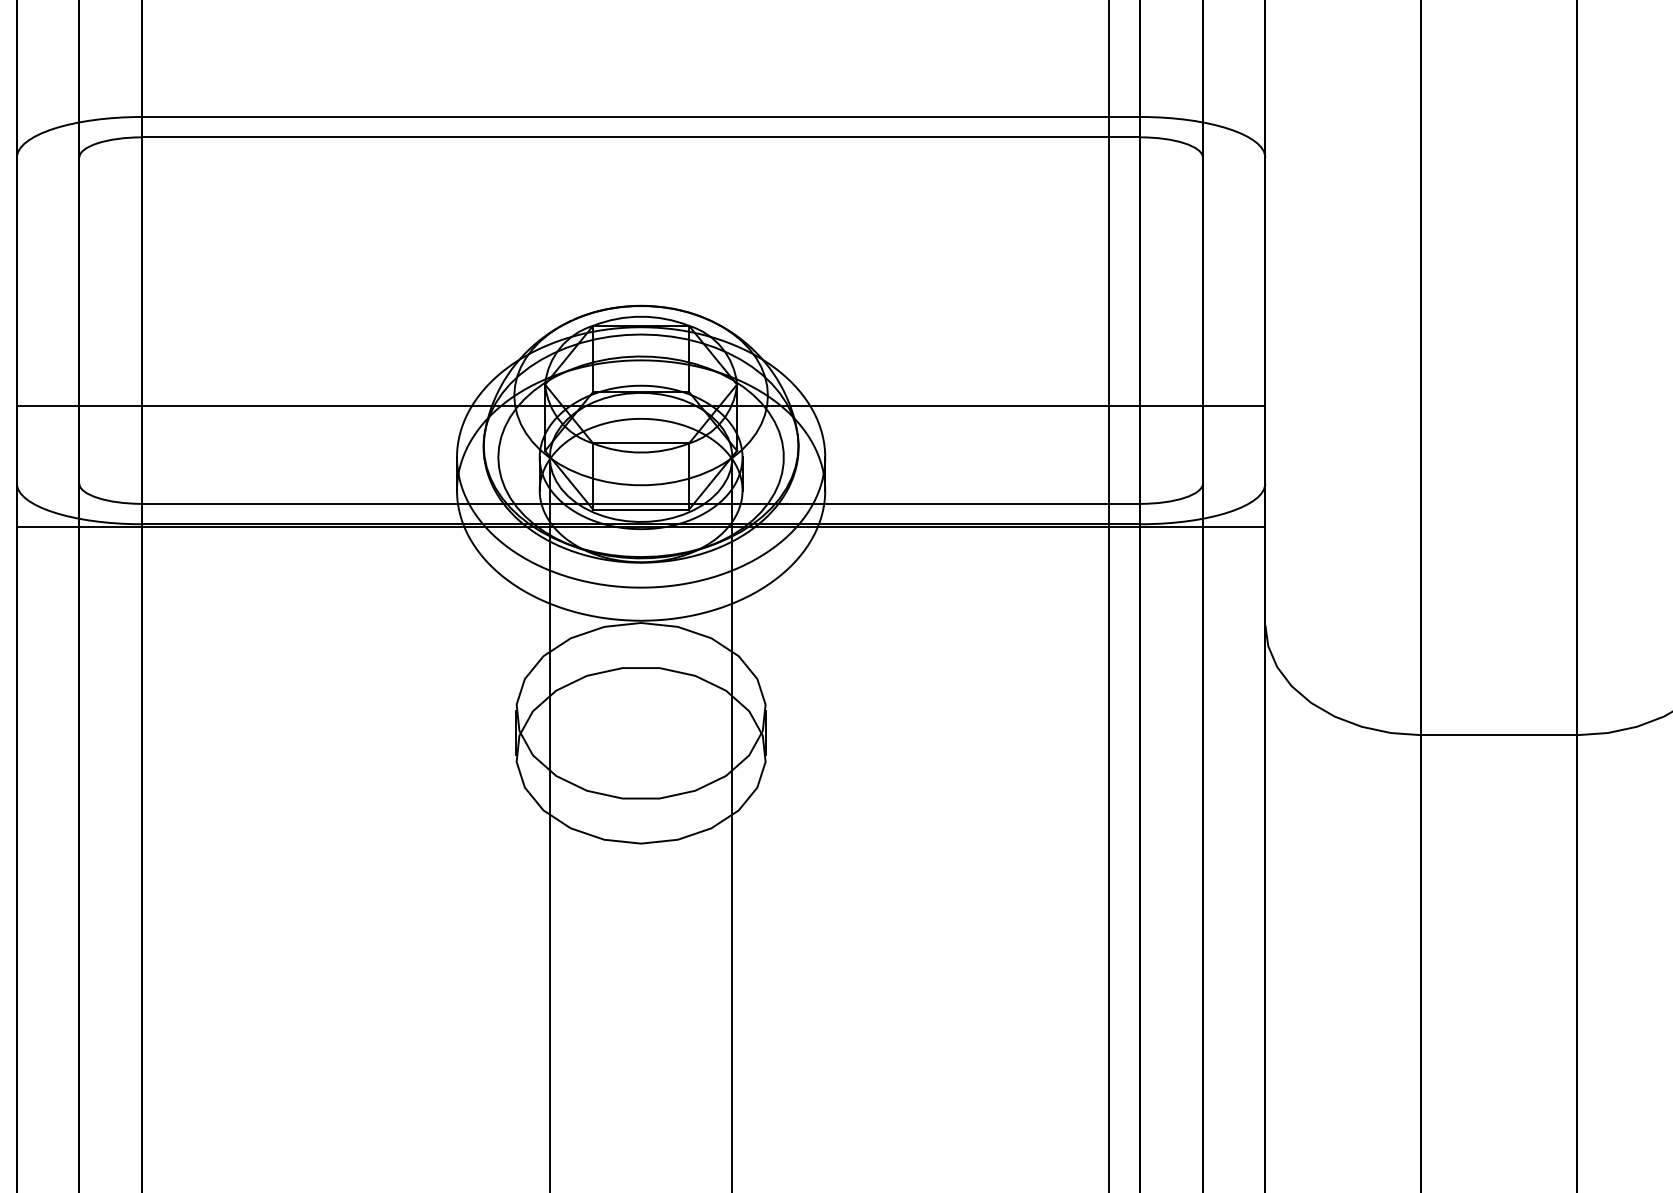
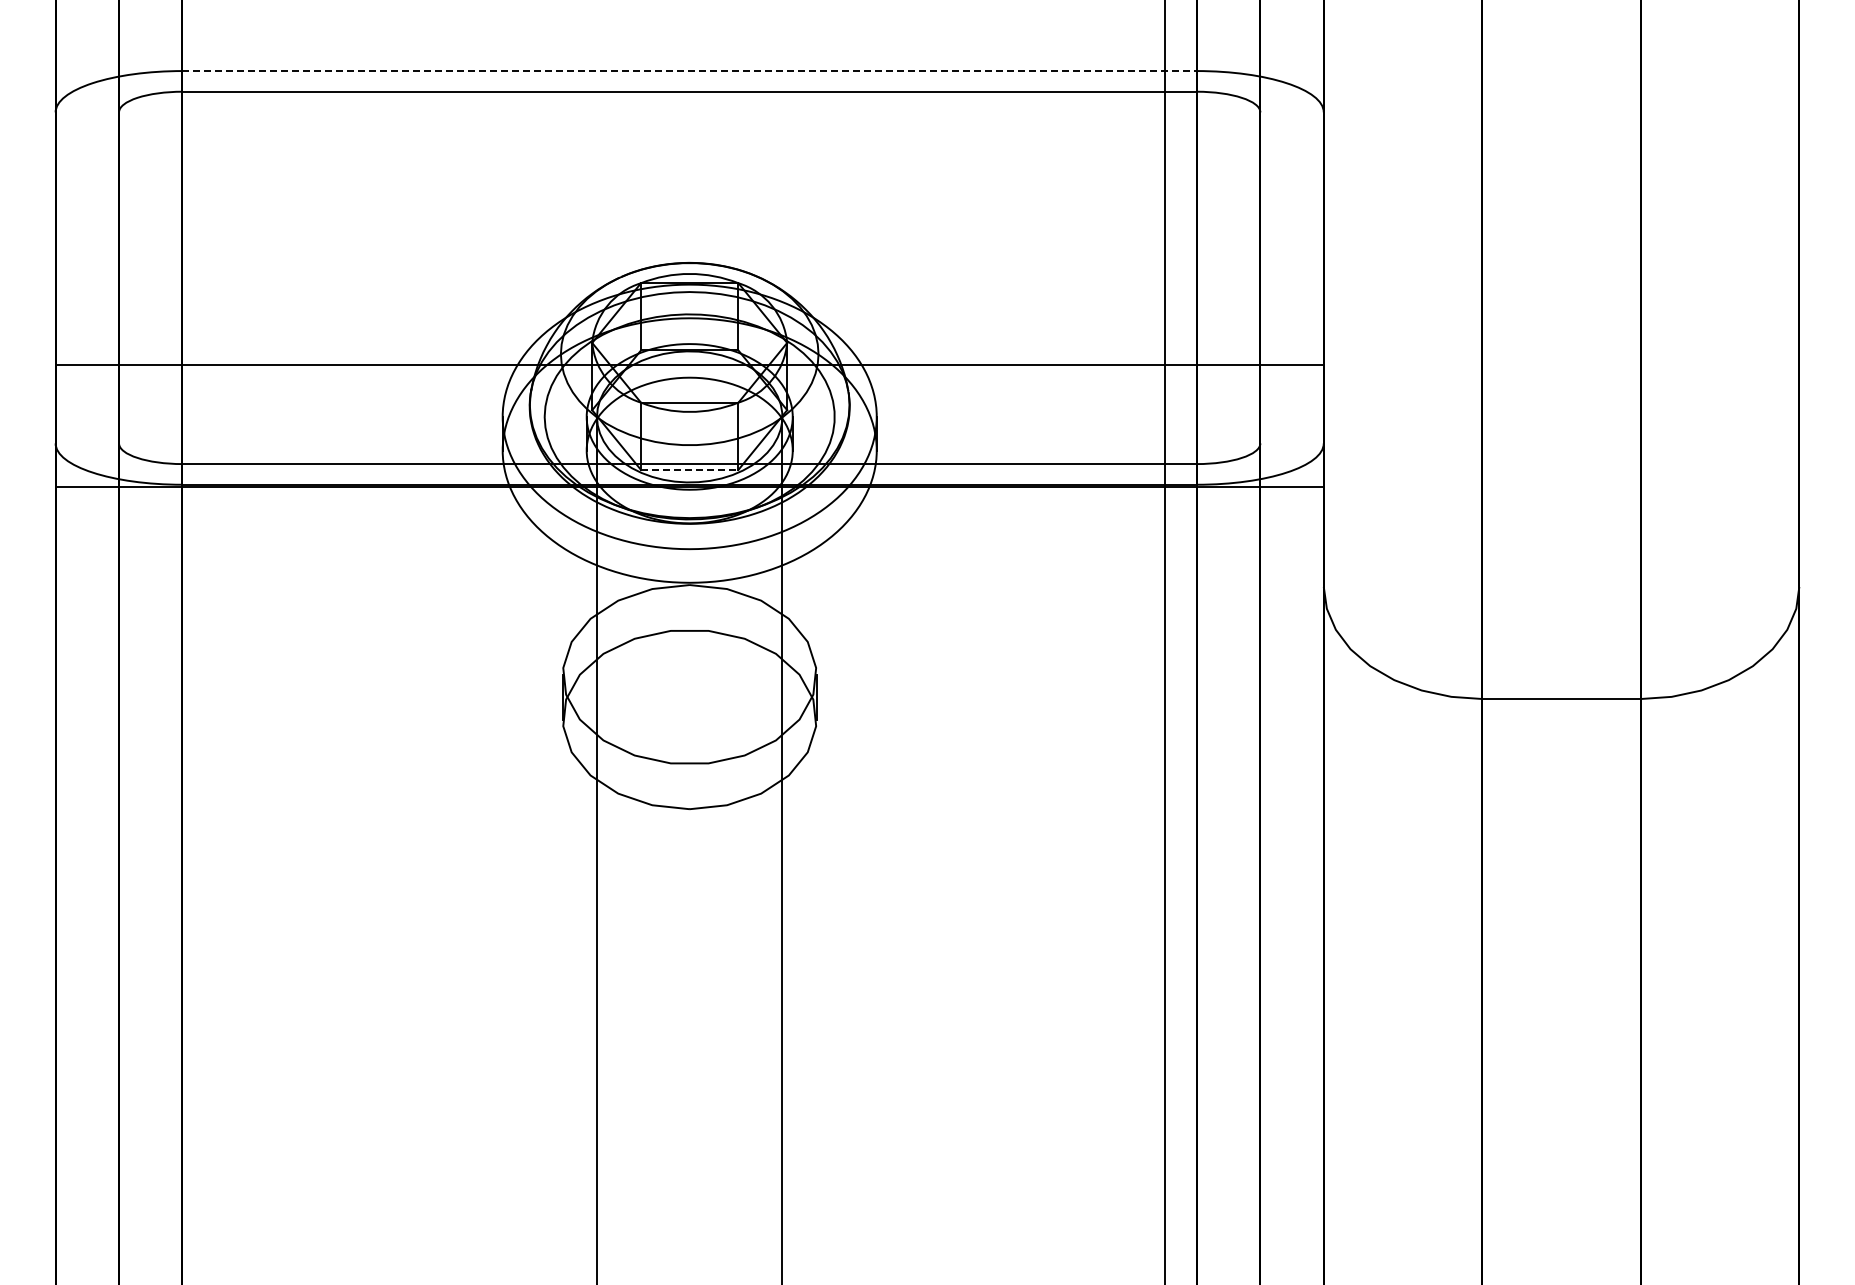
line: (641, 117) -> (690, 71), solid -> dashed
line: (640, 509) -> (689, 469), solid -> dashed

